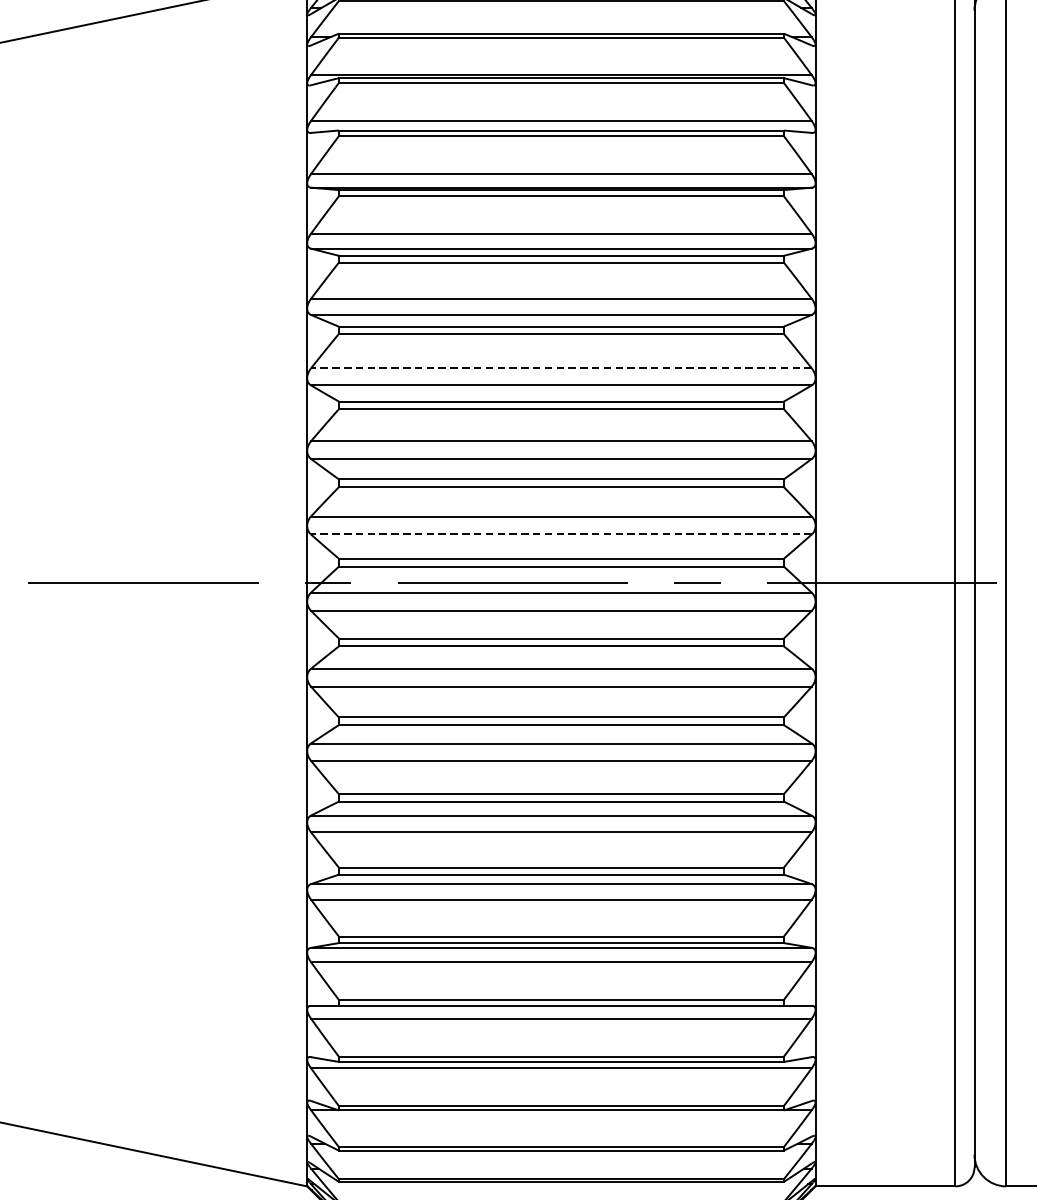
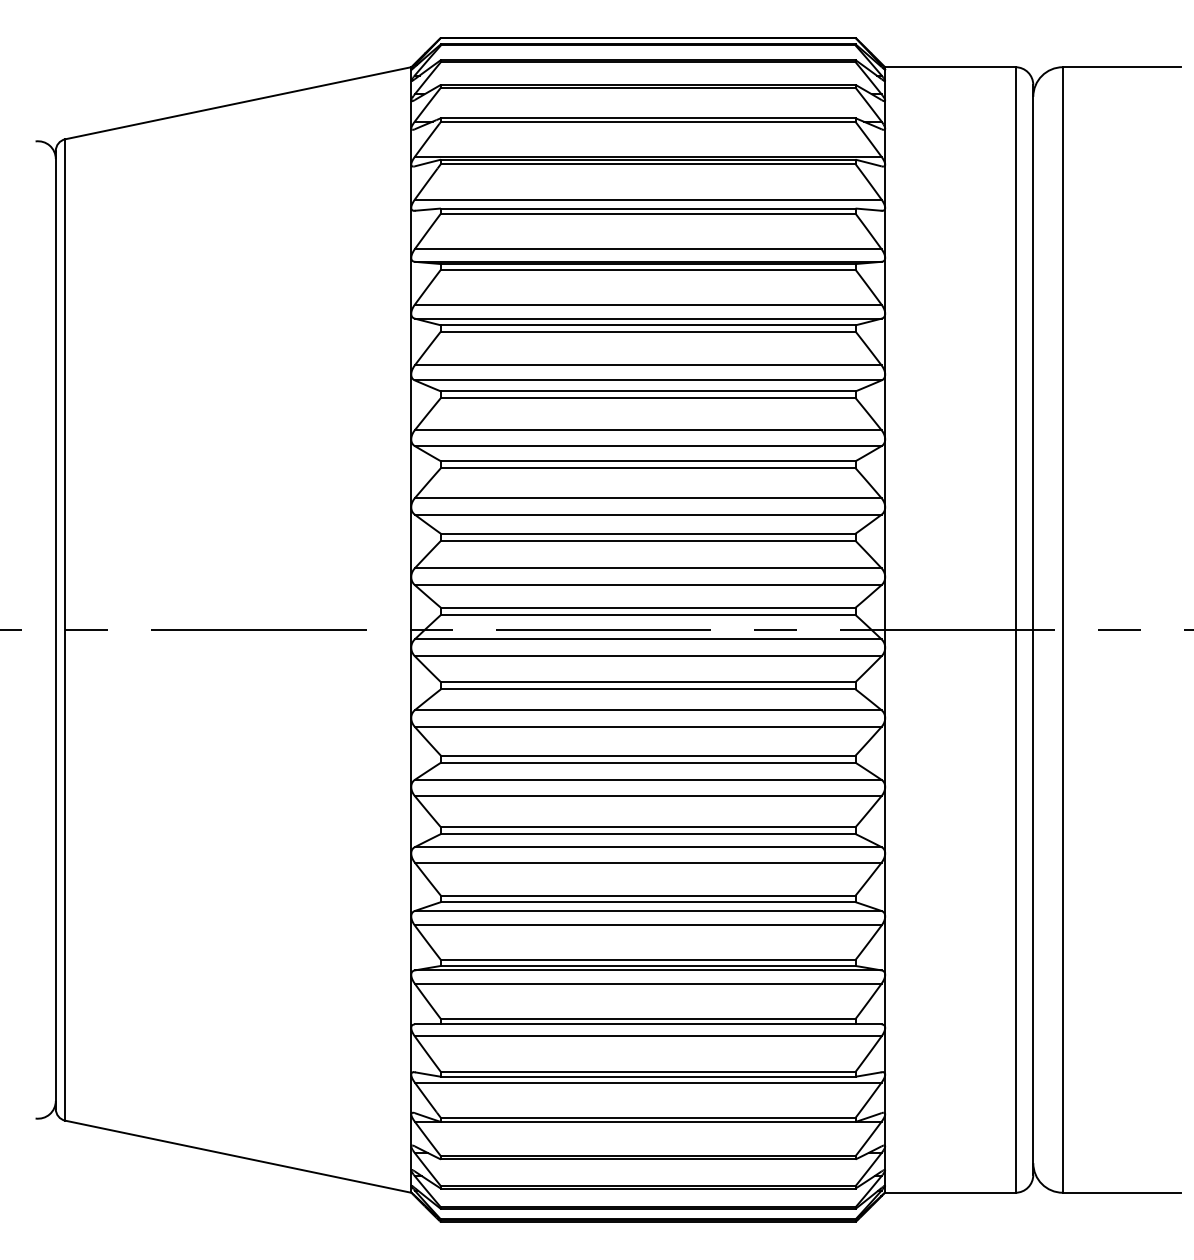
line: (560, 368) -> (647, 430), dashed -> solid
line: (560, 534) -> (647, 585), dashed -> solid

